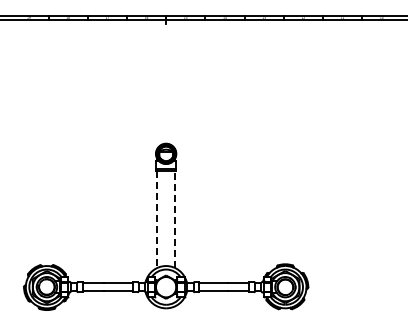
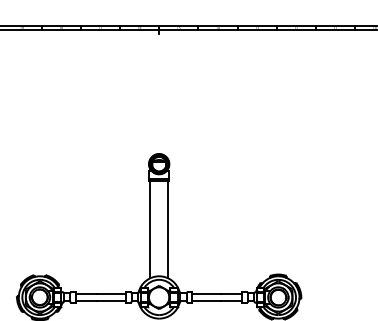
line: (175, 219) -> (168, 229), dashed -> solid
line: (157, 220) -> (150, 230), dashed -> solid

